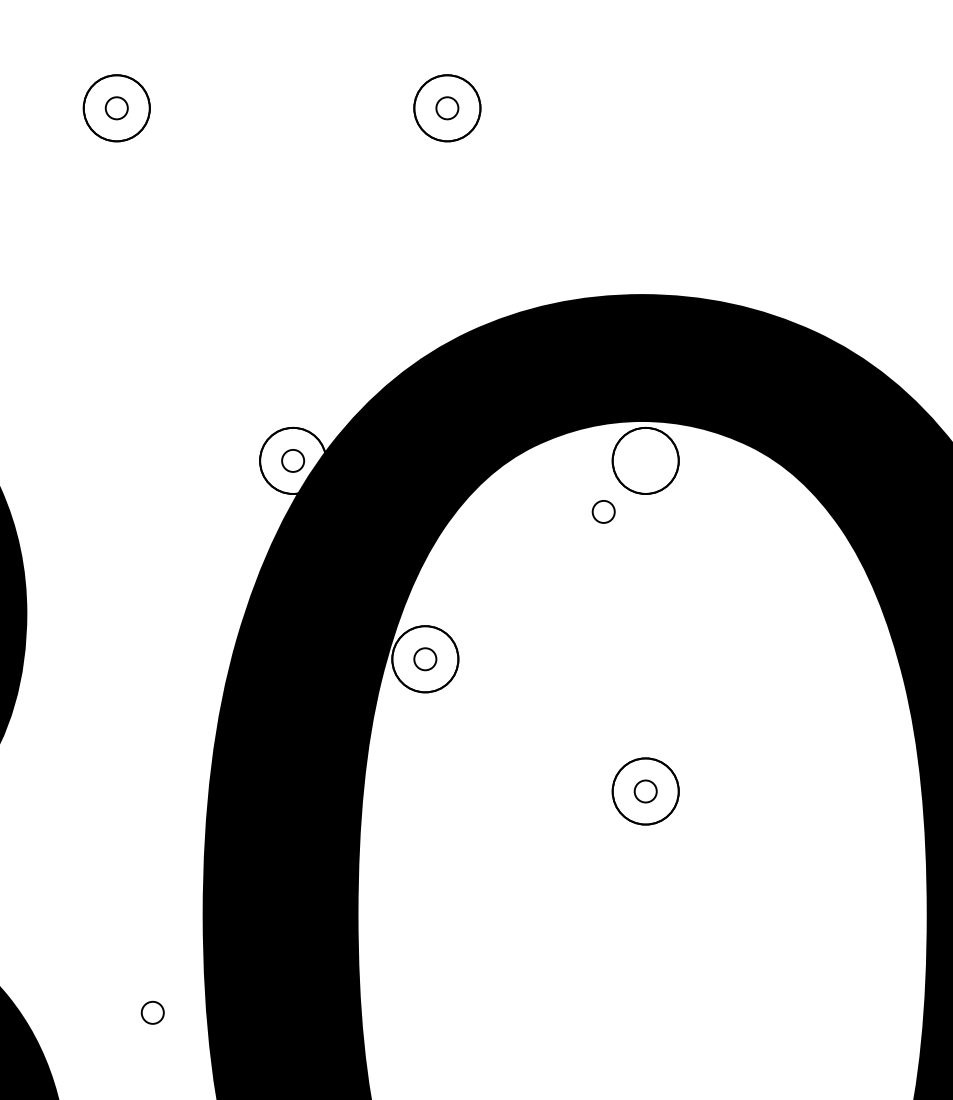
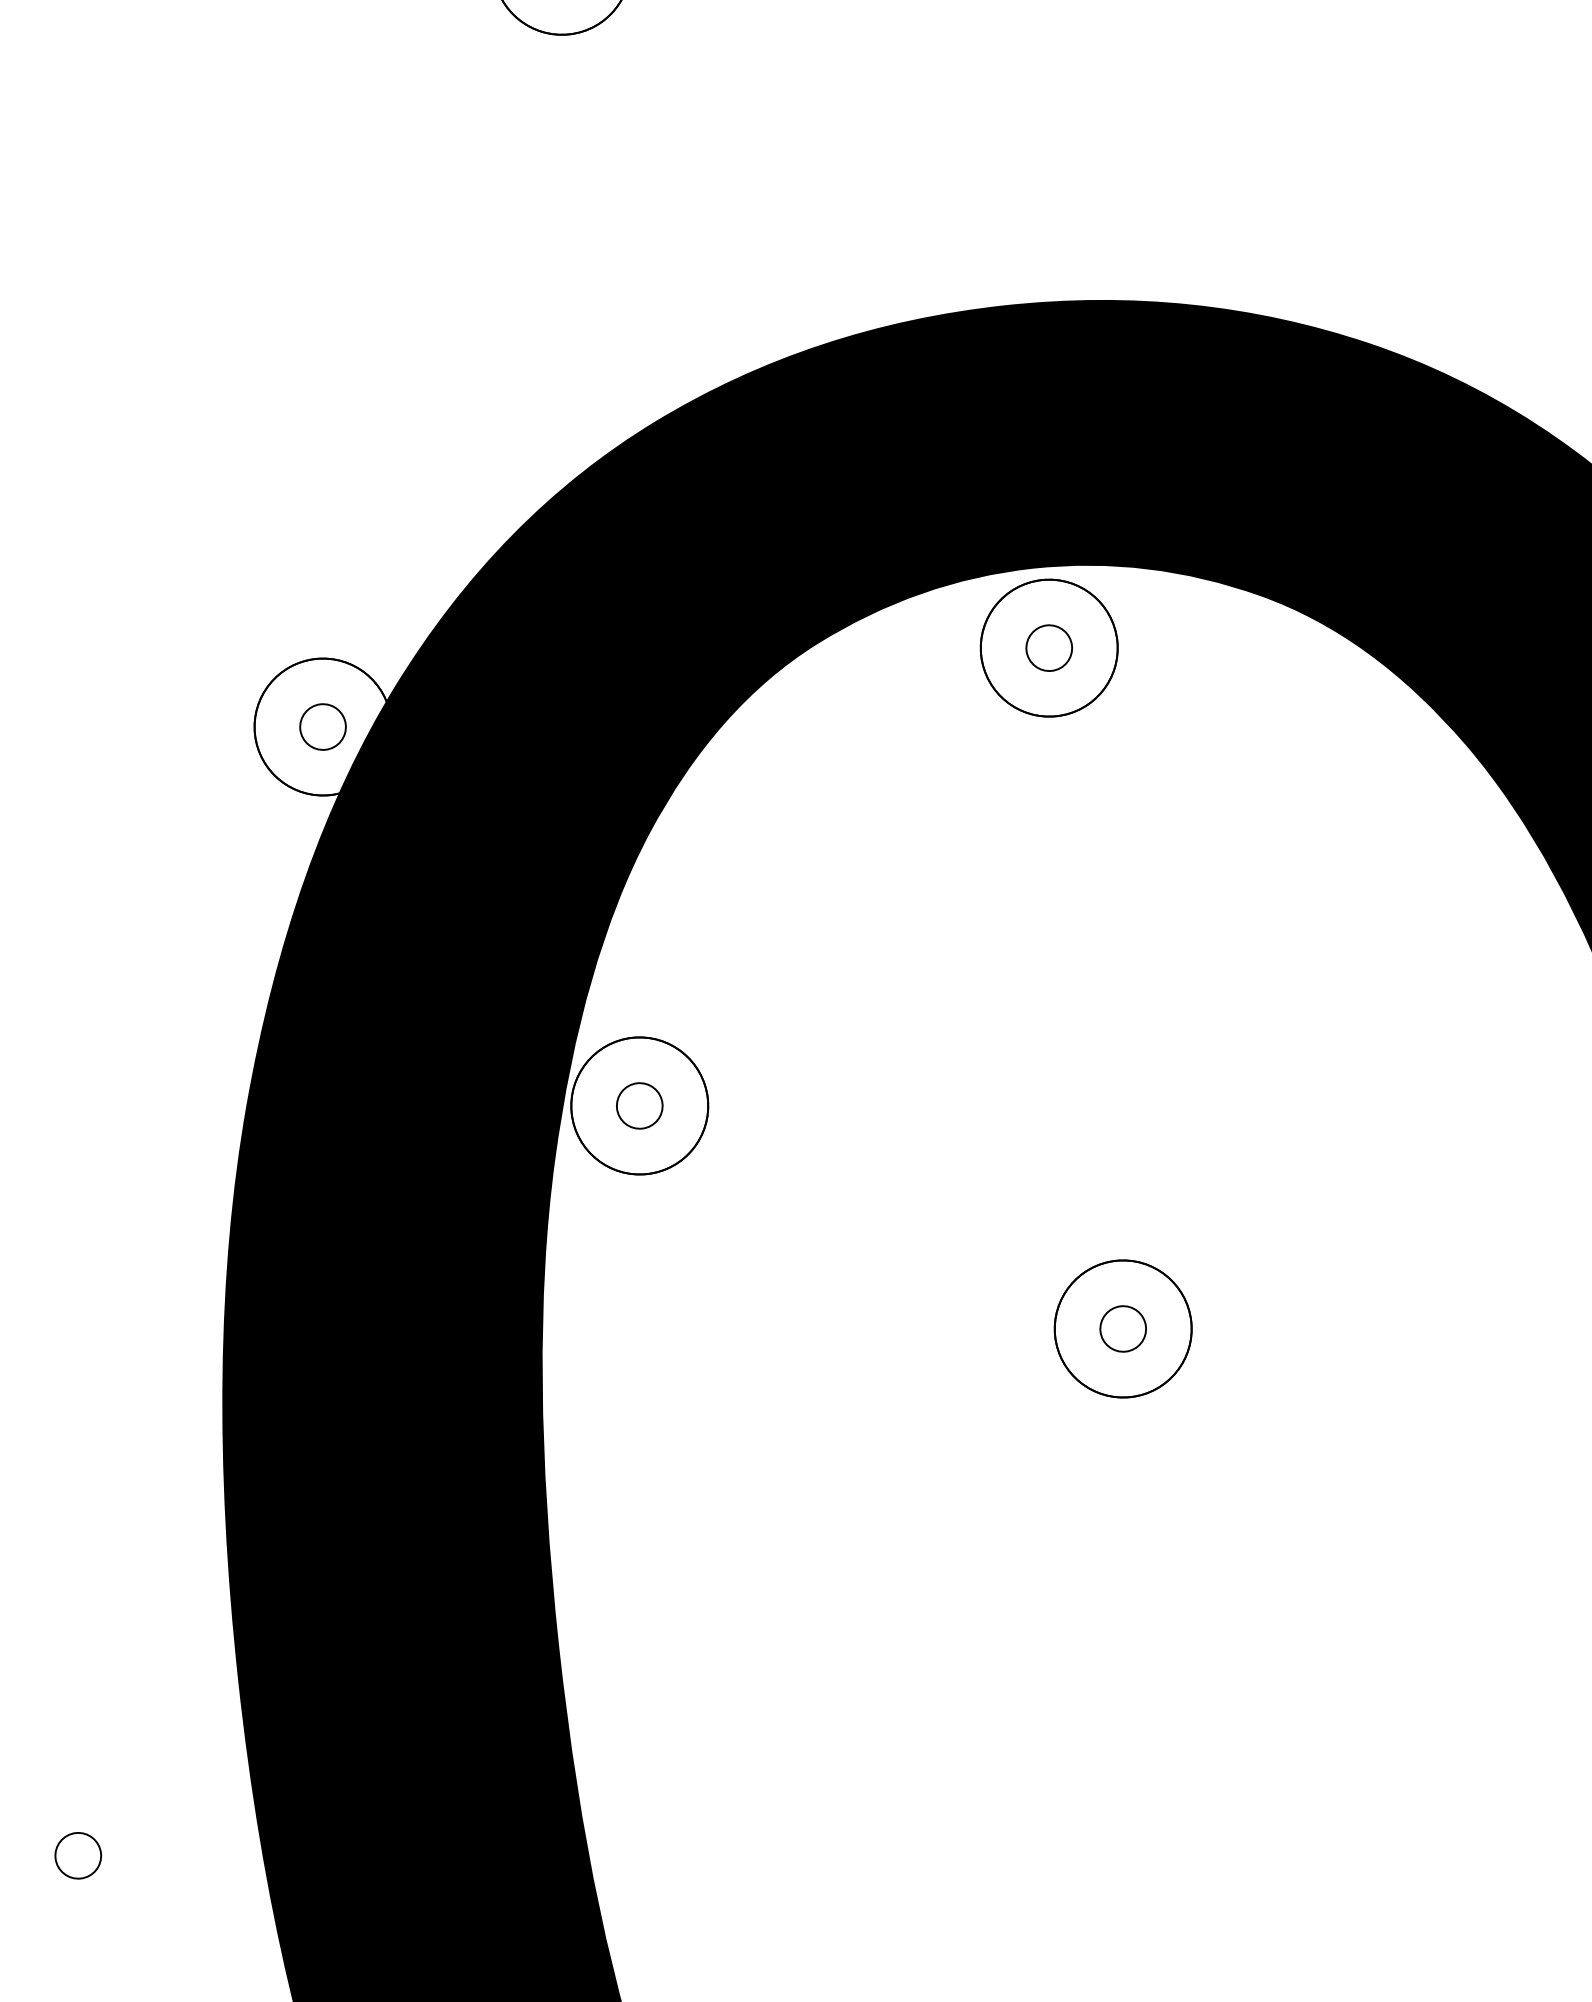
part: (603, 511) -> (1048, 647), moved
part: (152, 1012) -> (77, 1855), moved

